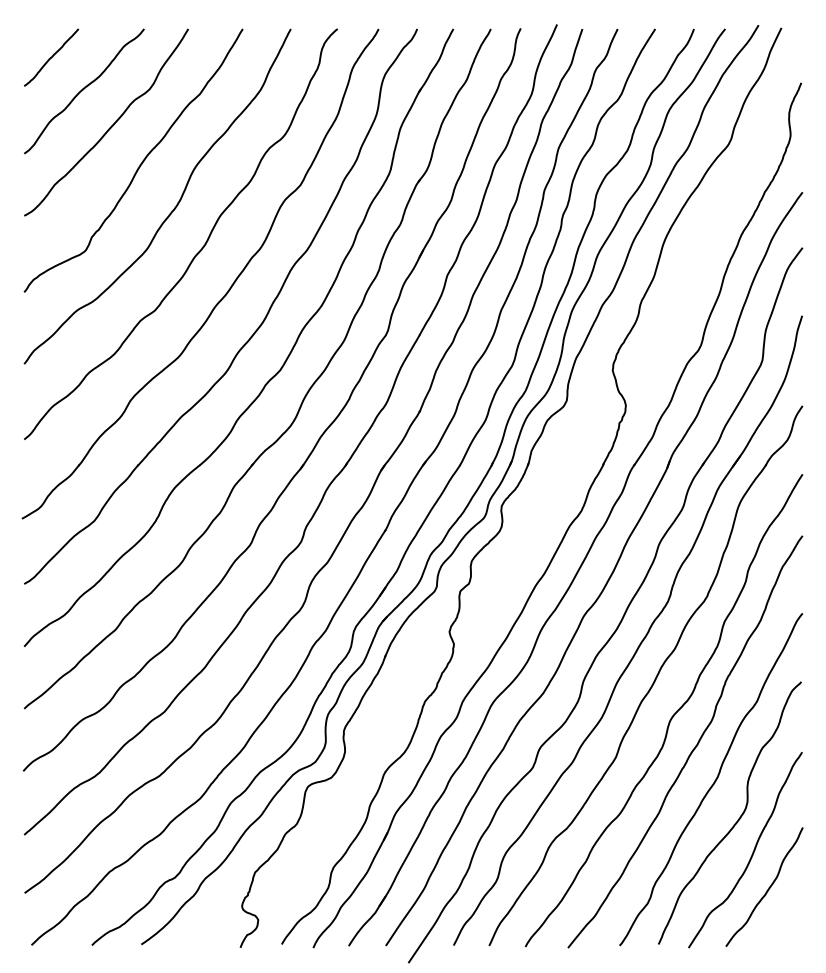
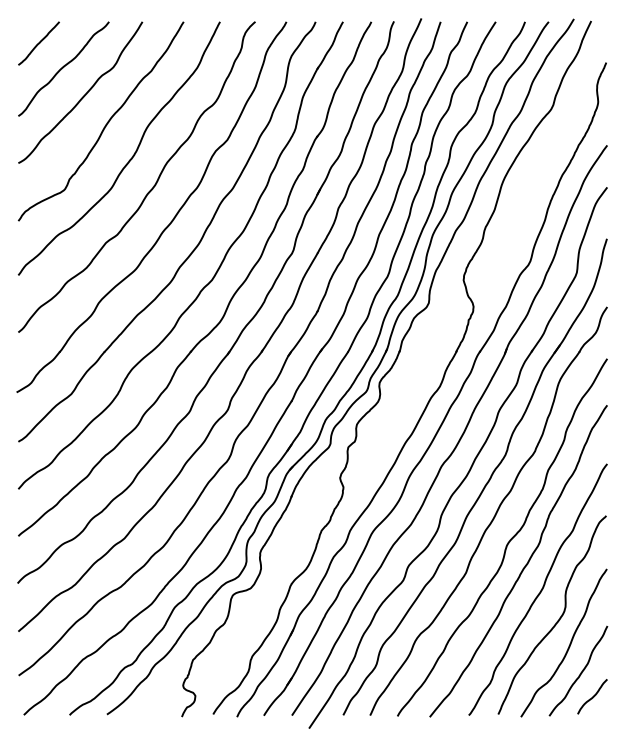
curve: (783, 920) -> (592, 696), added

